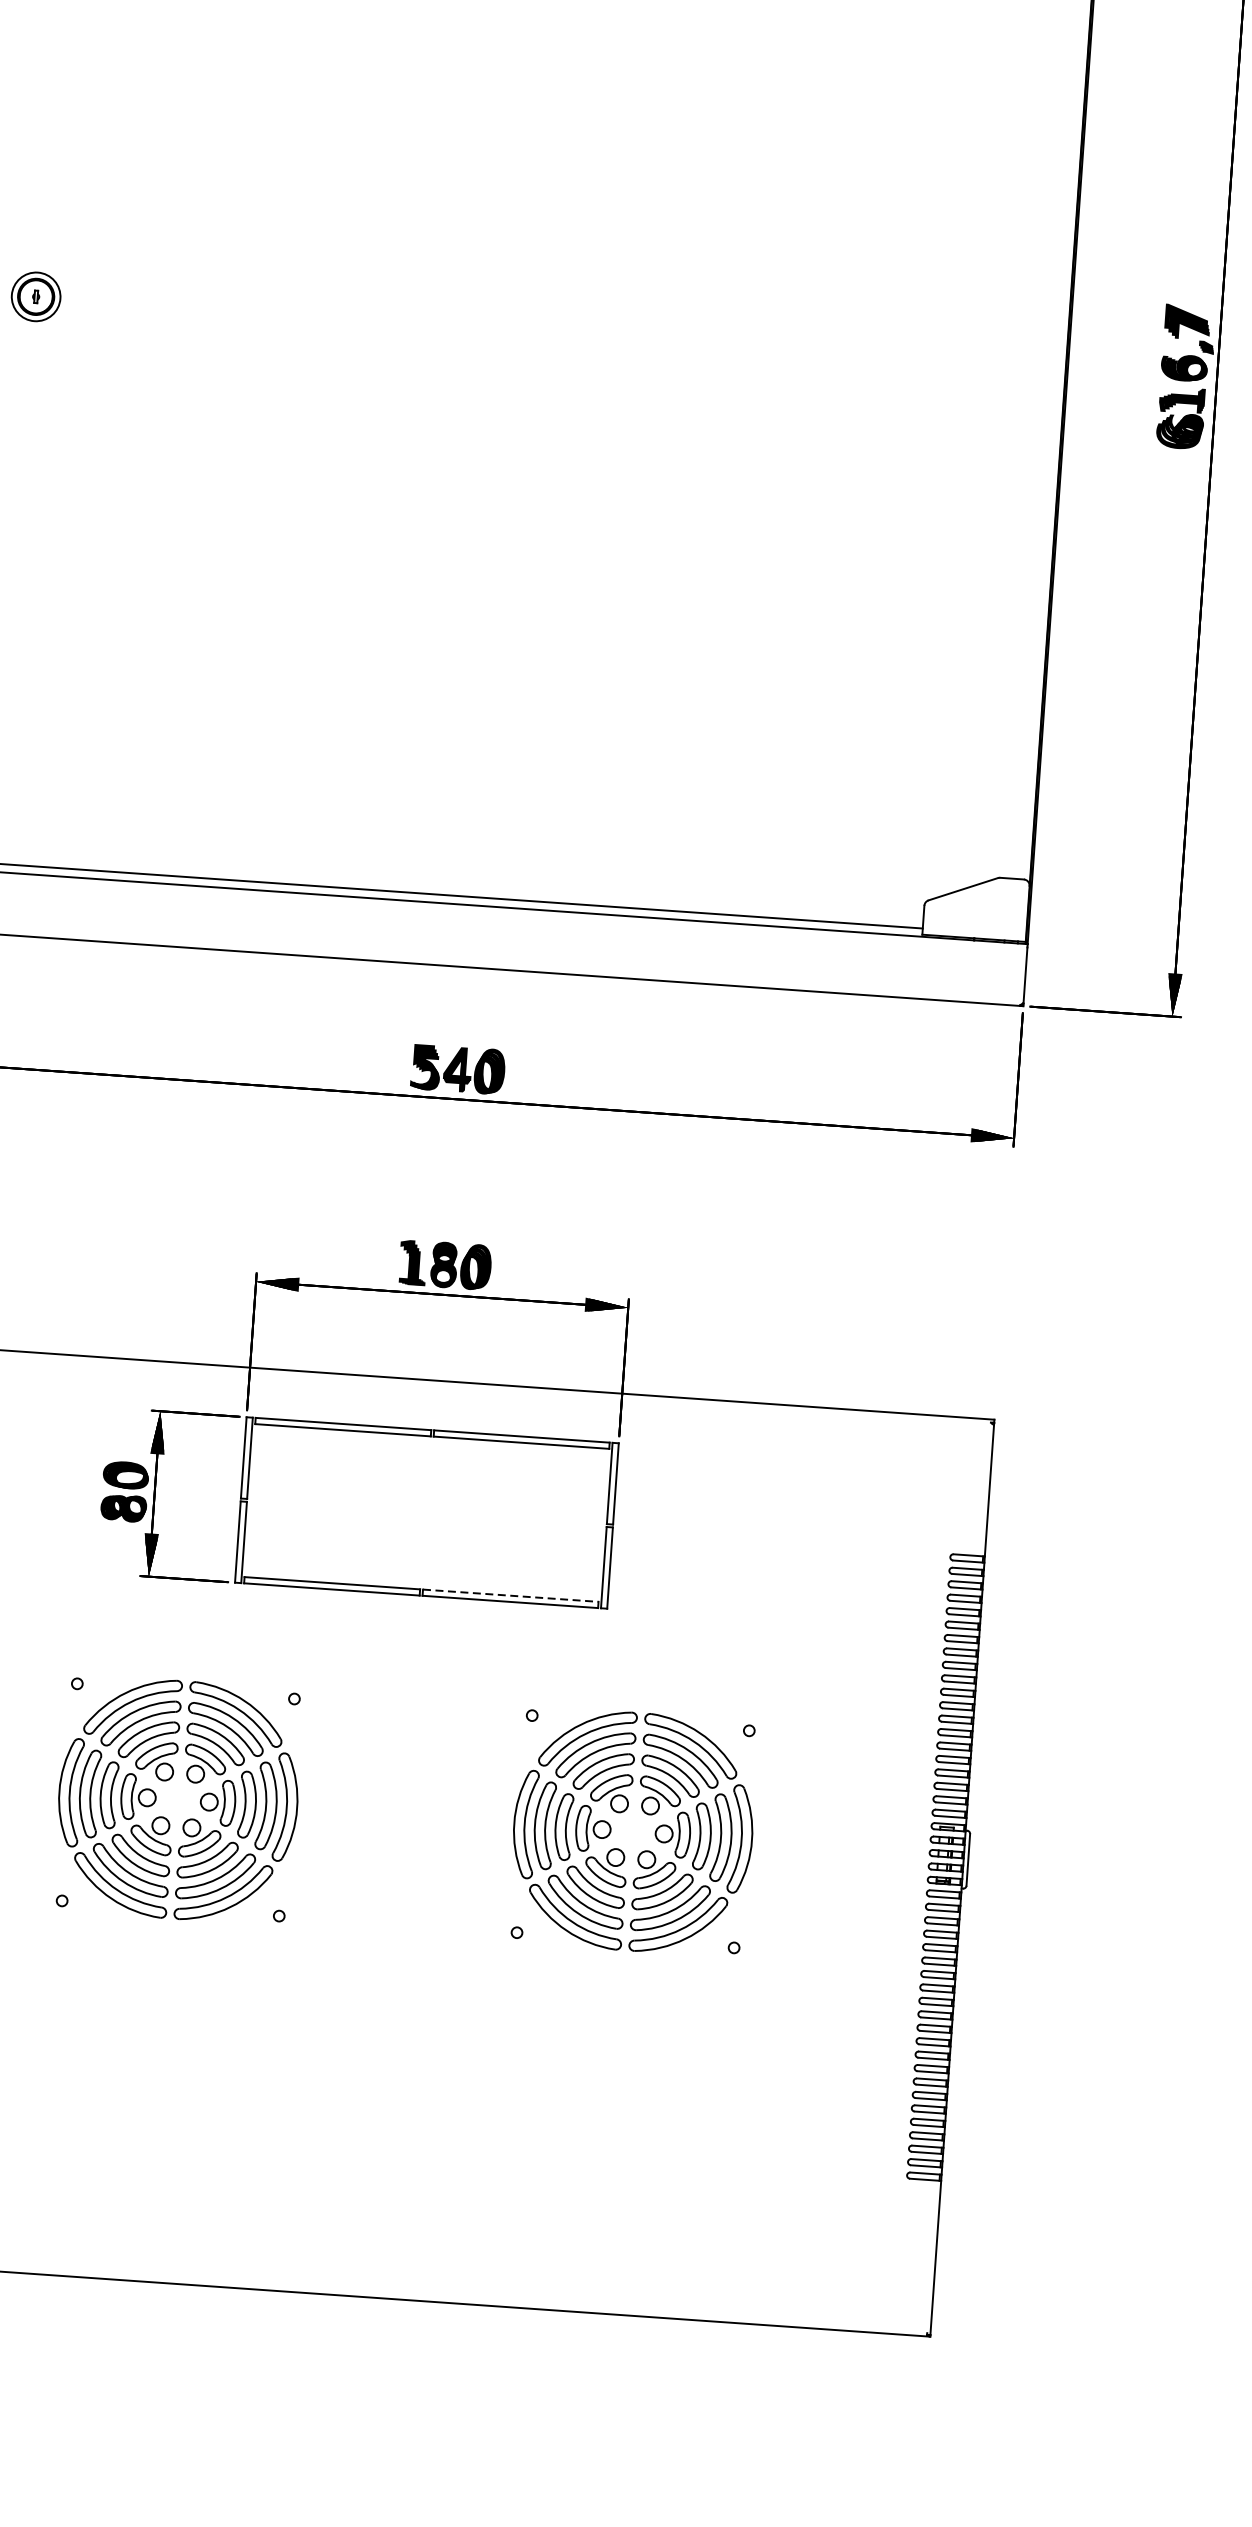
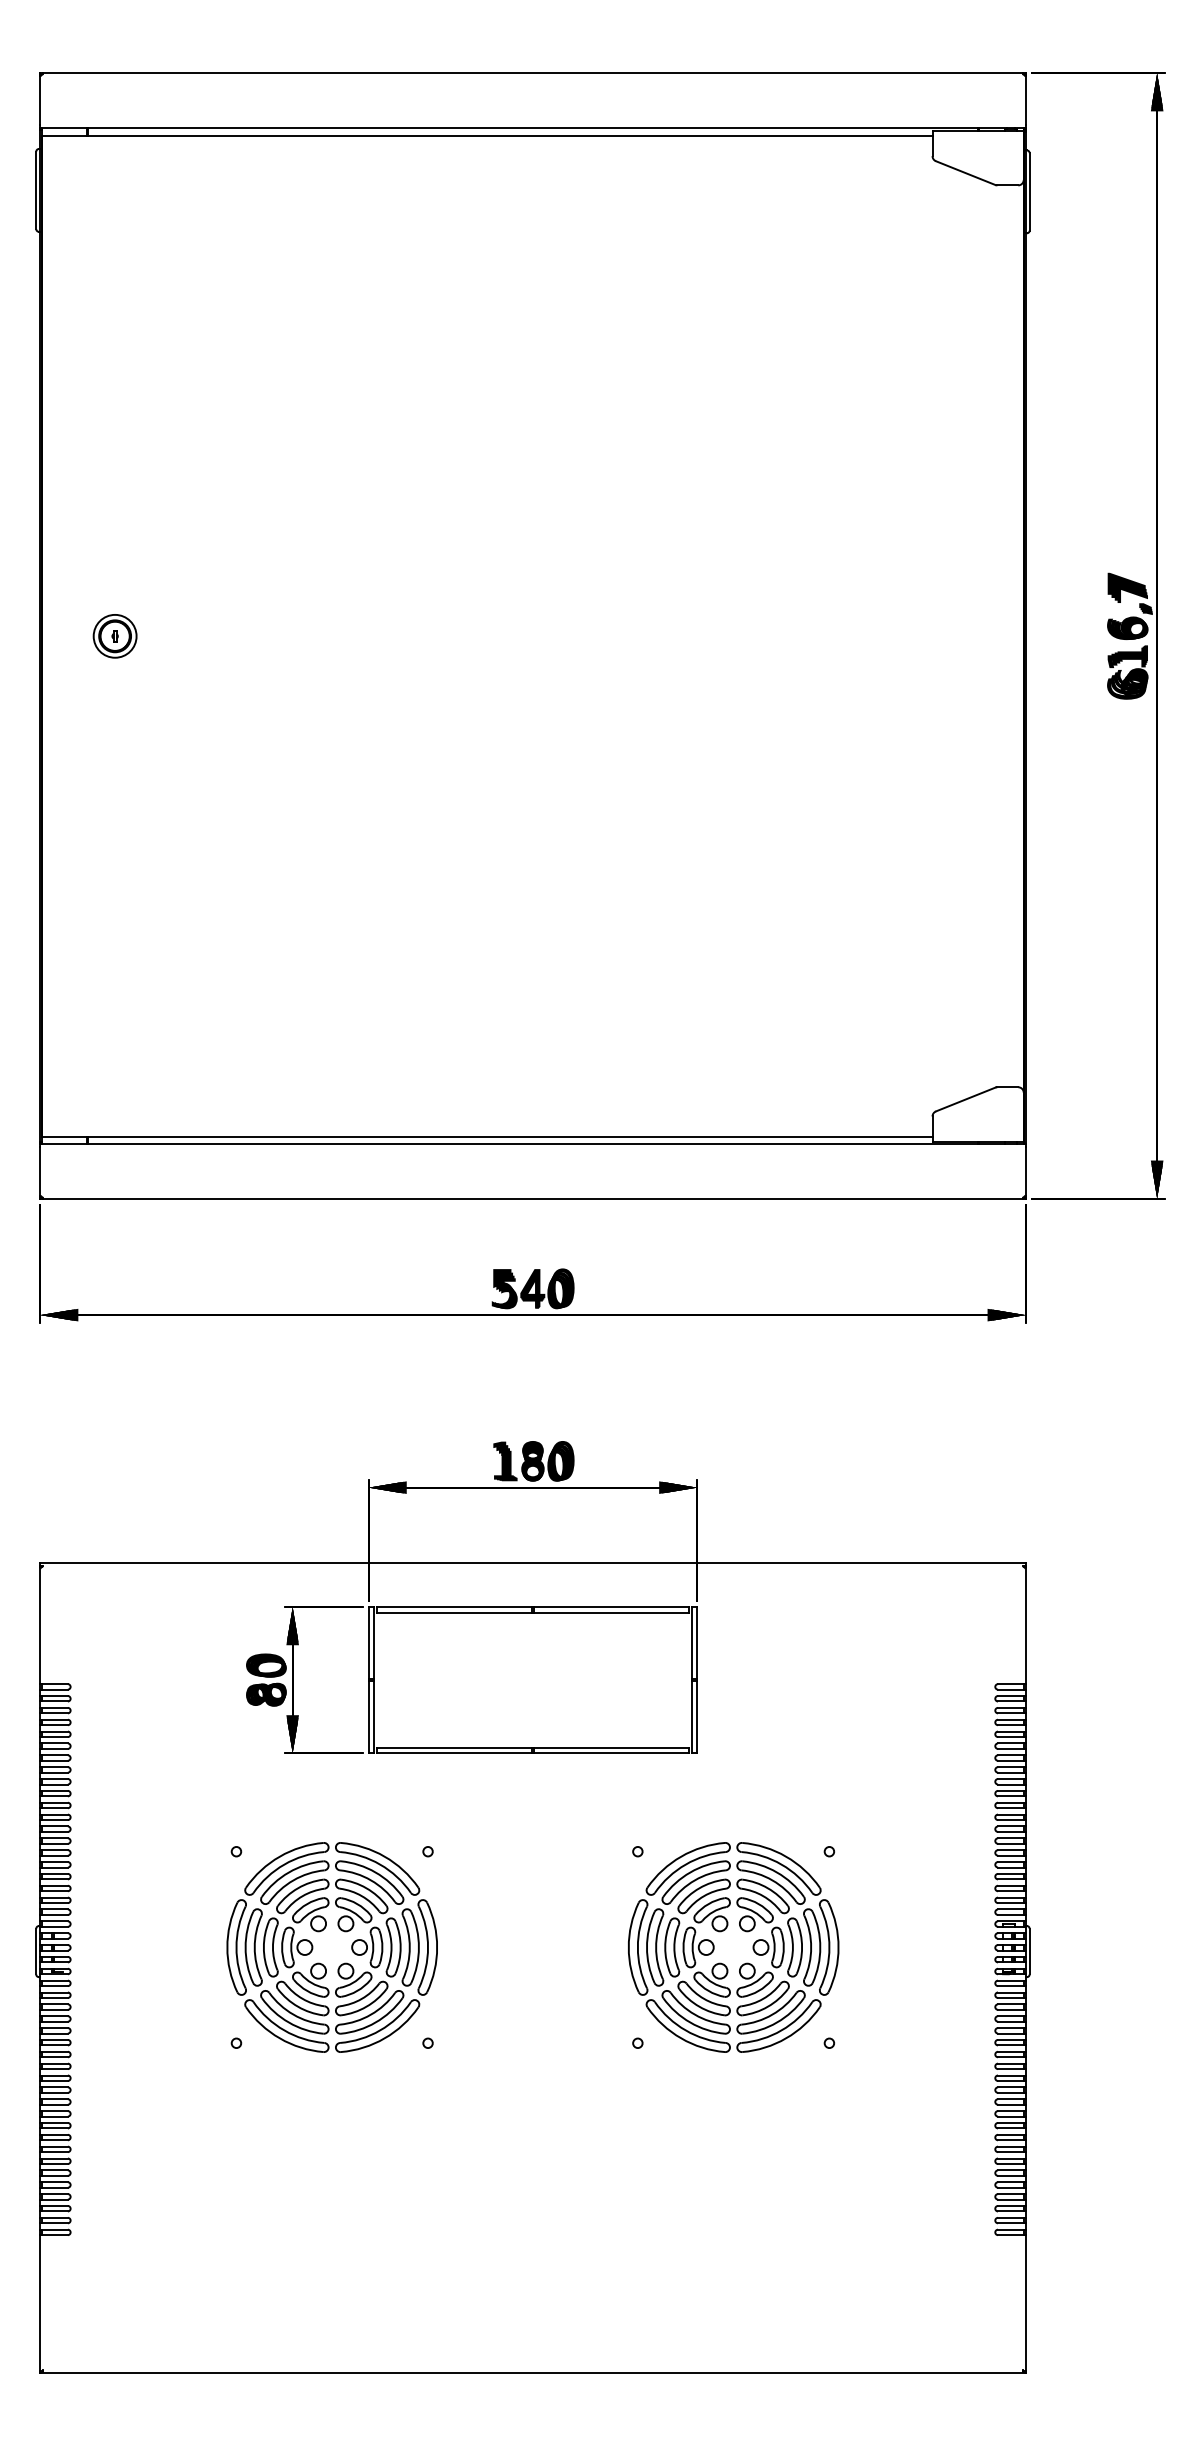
line: (511, 1595) -> (612, 1747), dashed -> solid

